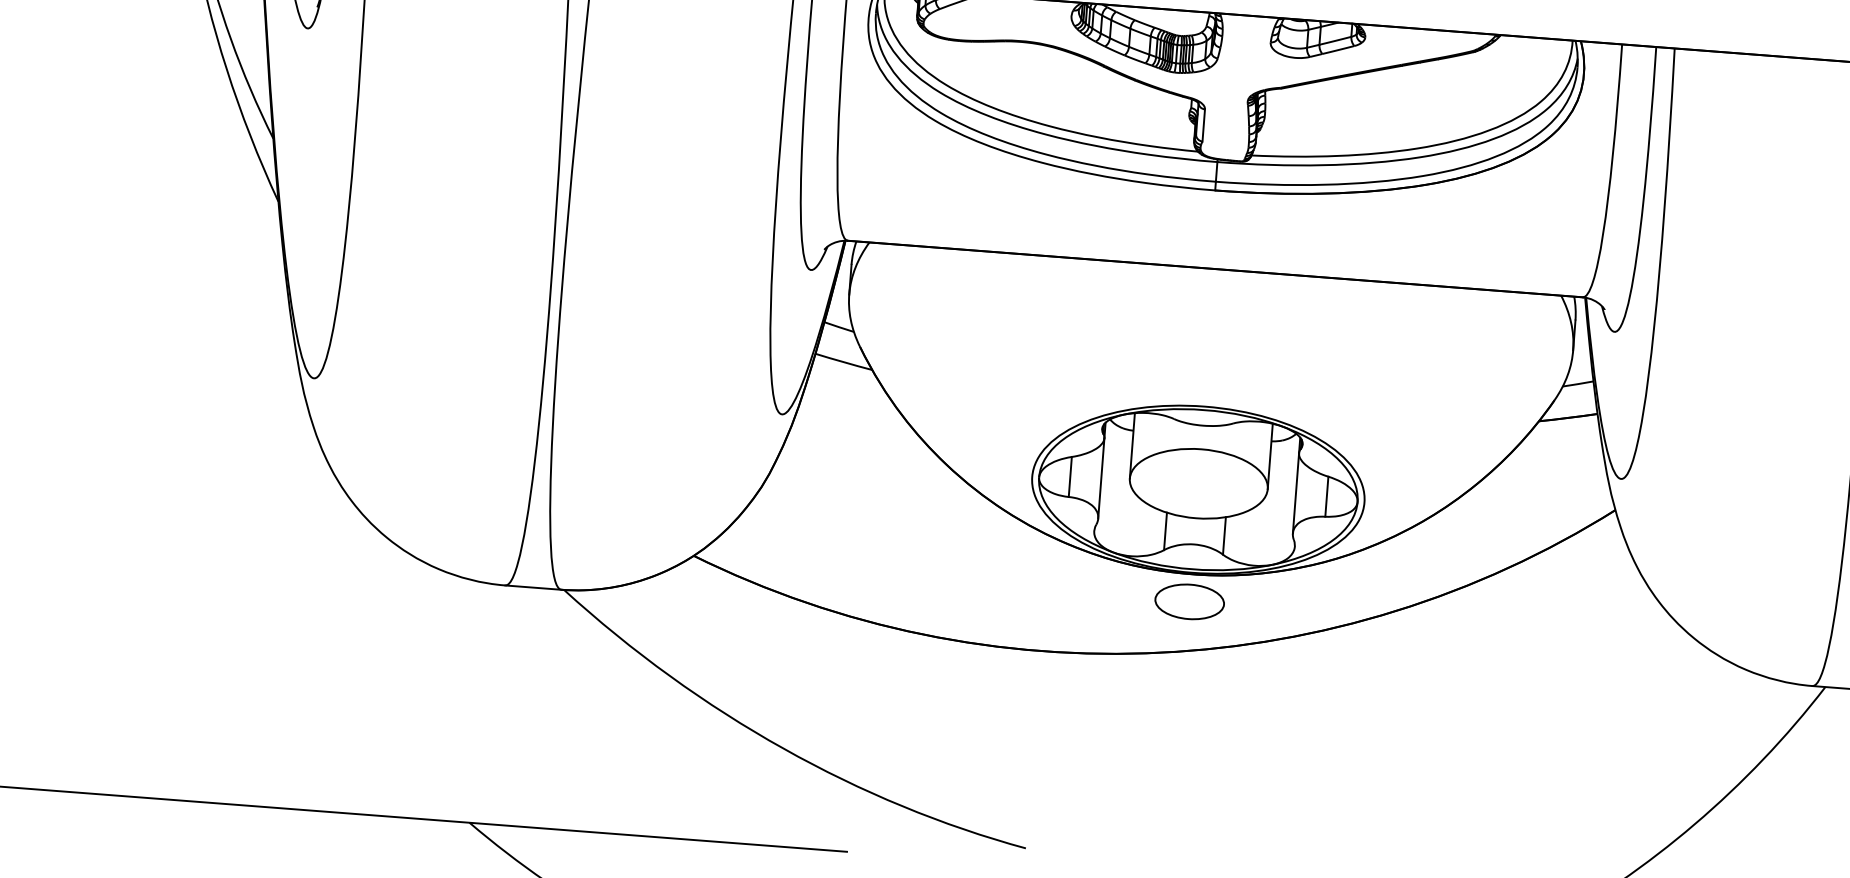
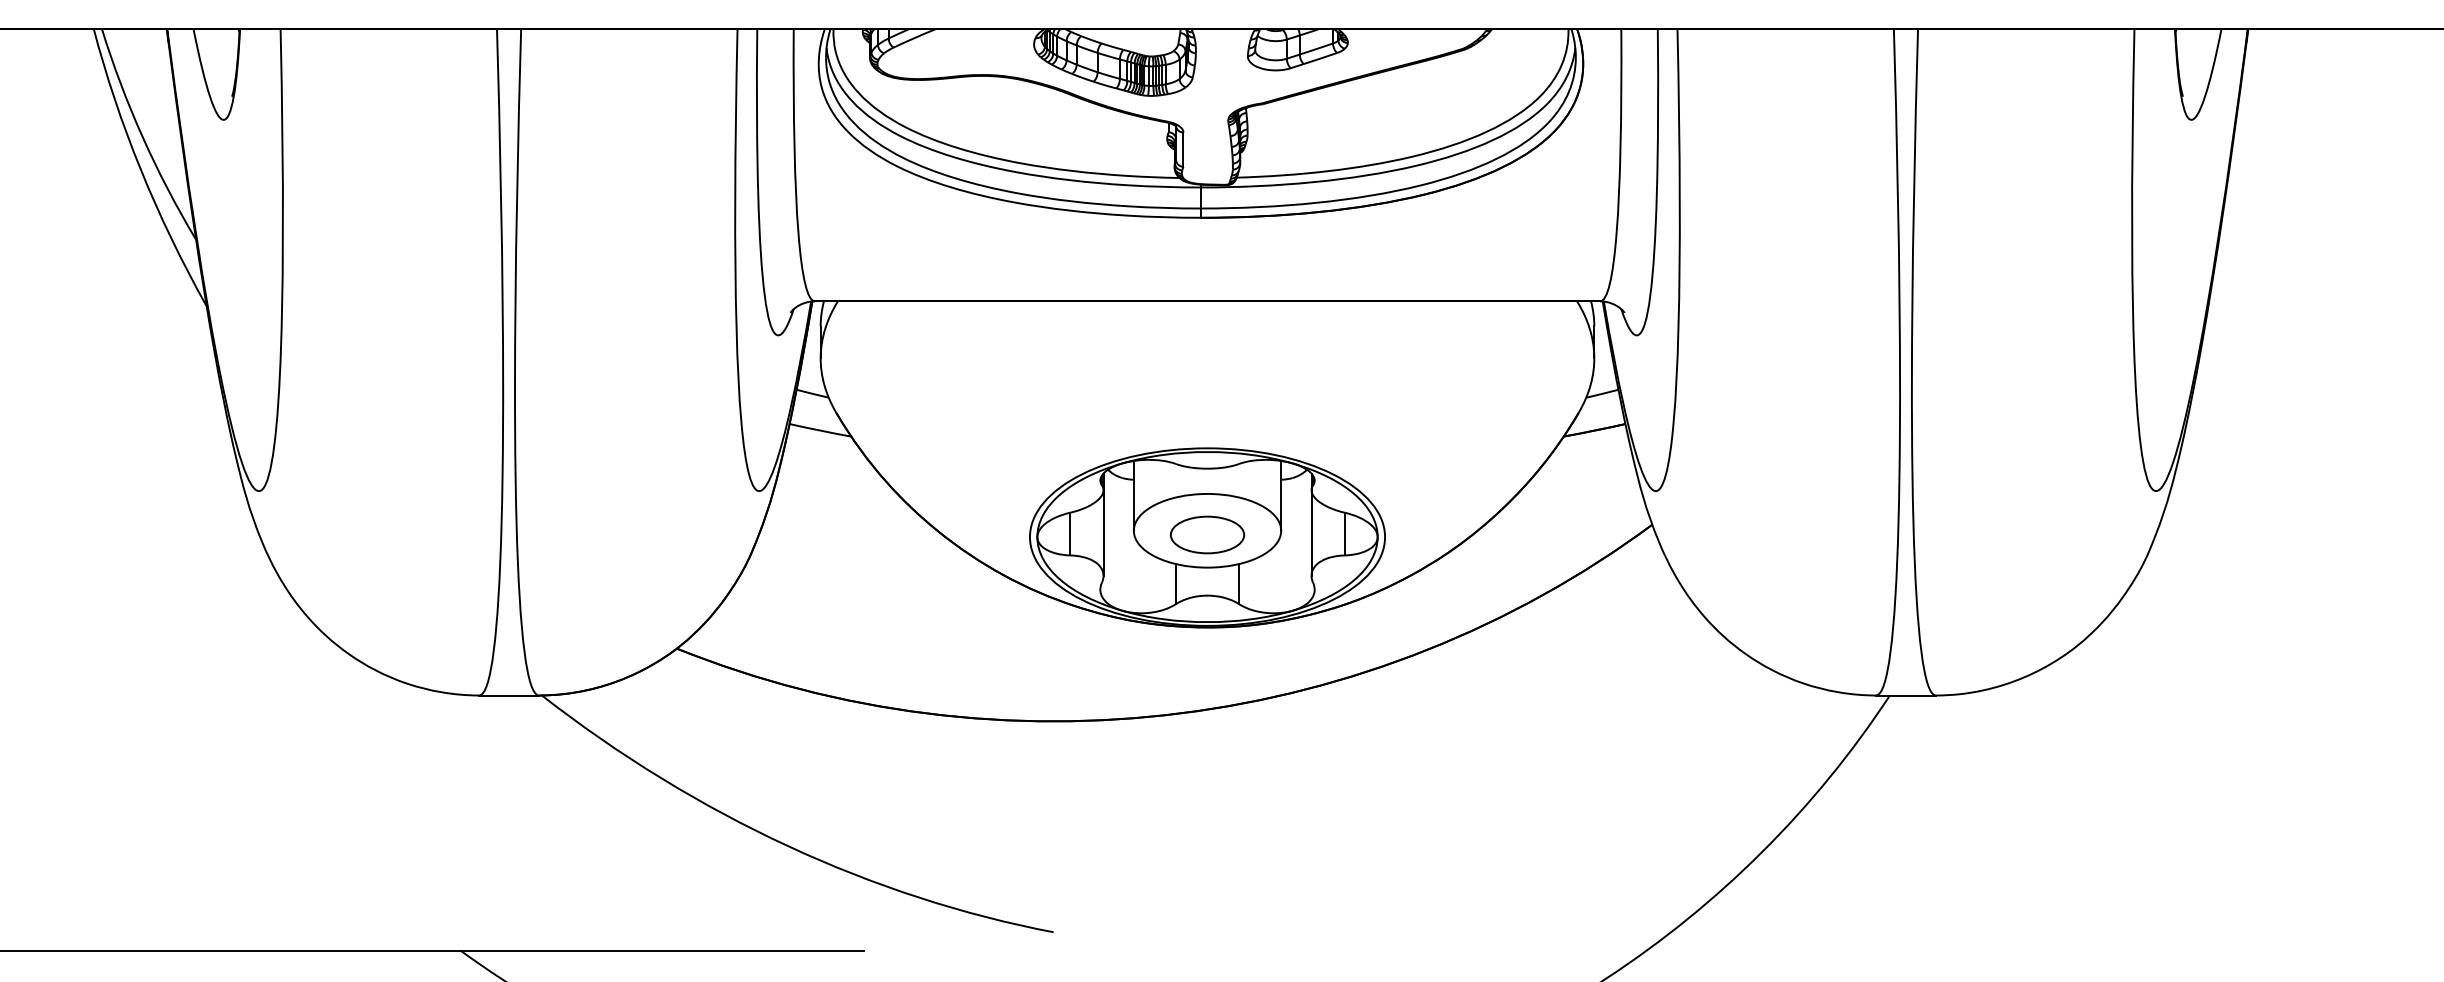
part: (1189, 601) -> (1207, 534), moved

